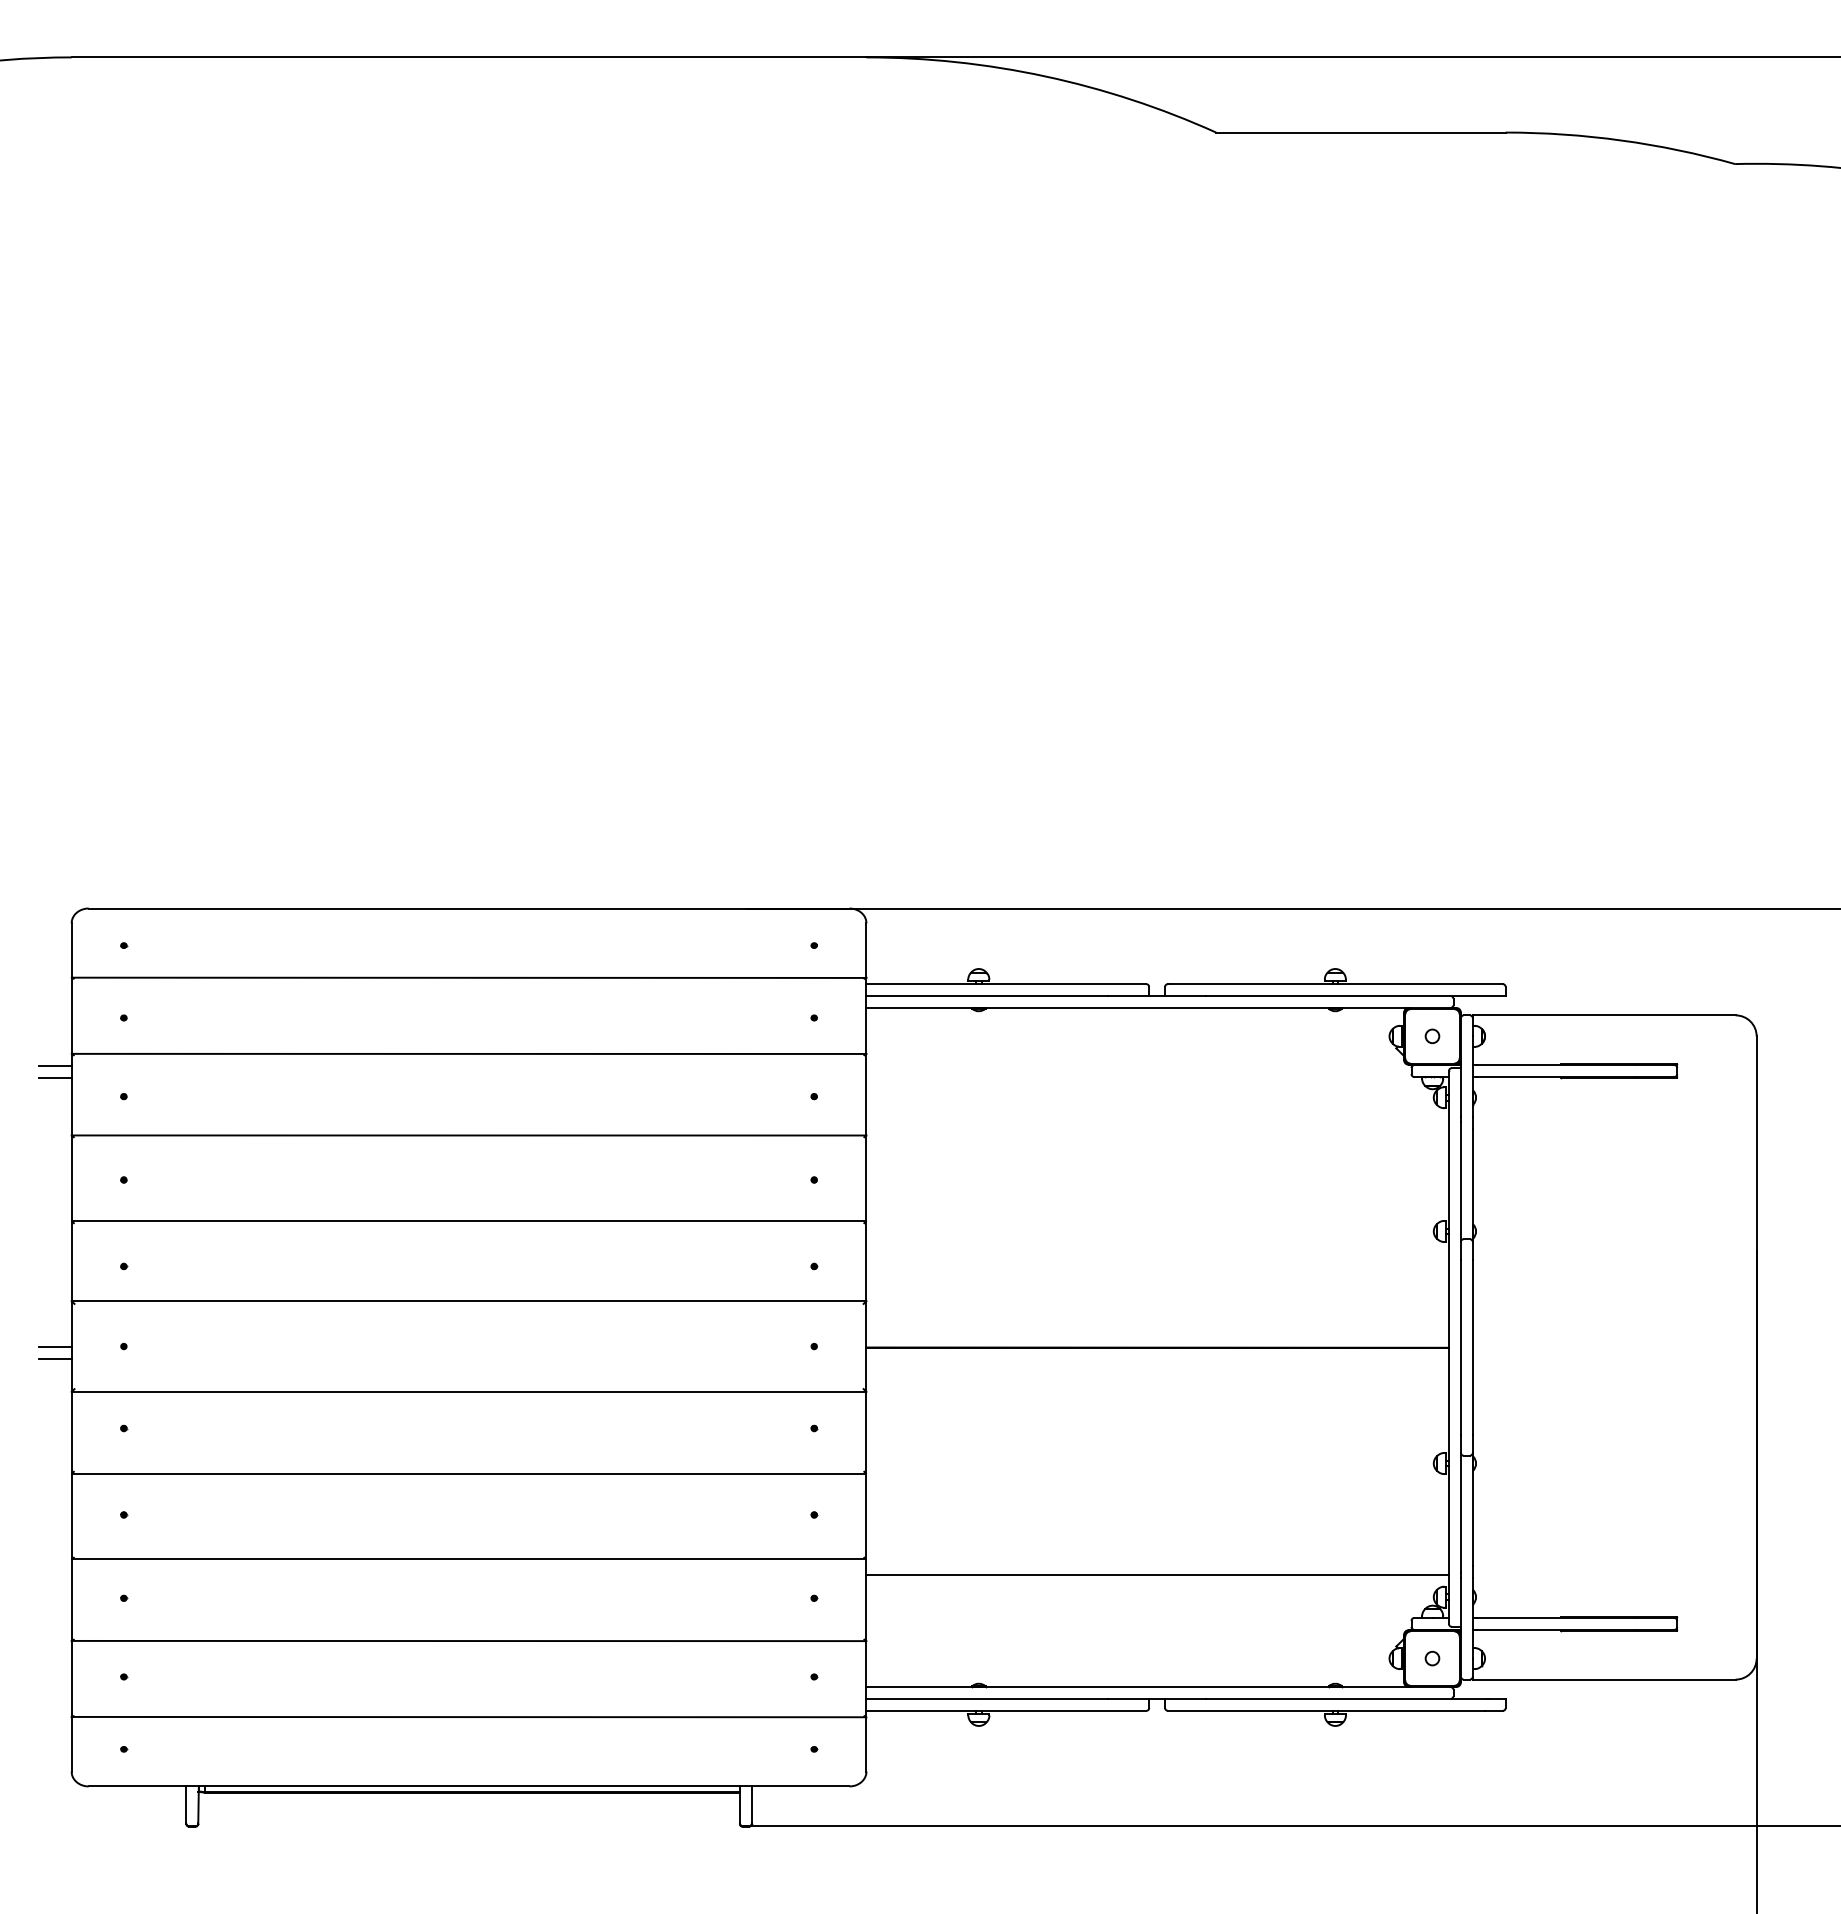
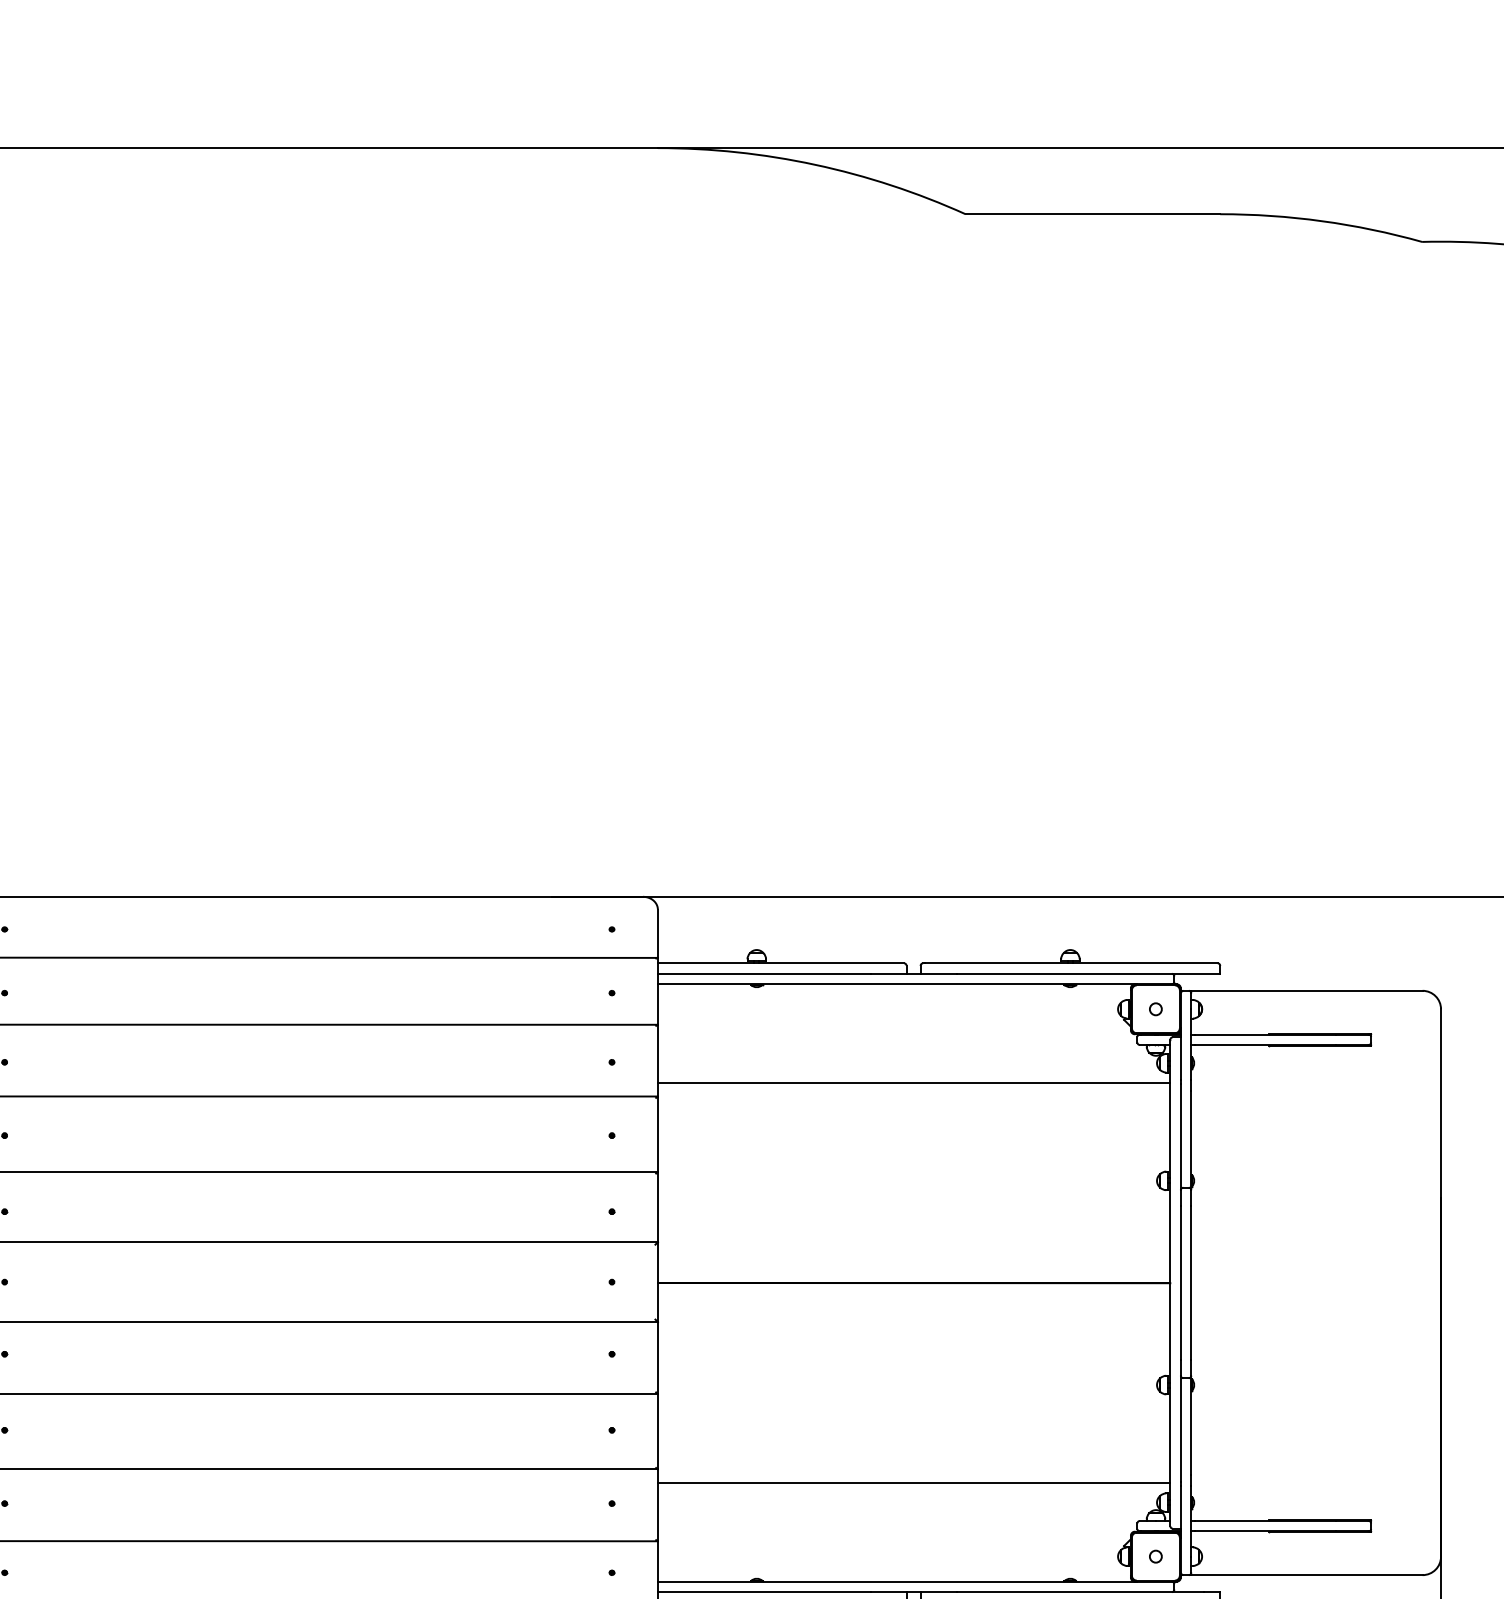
line: (1157, 1120) -> (913, 1083), added

